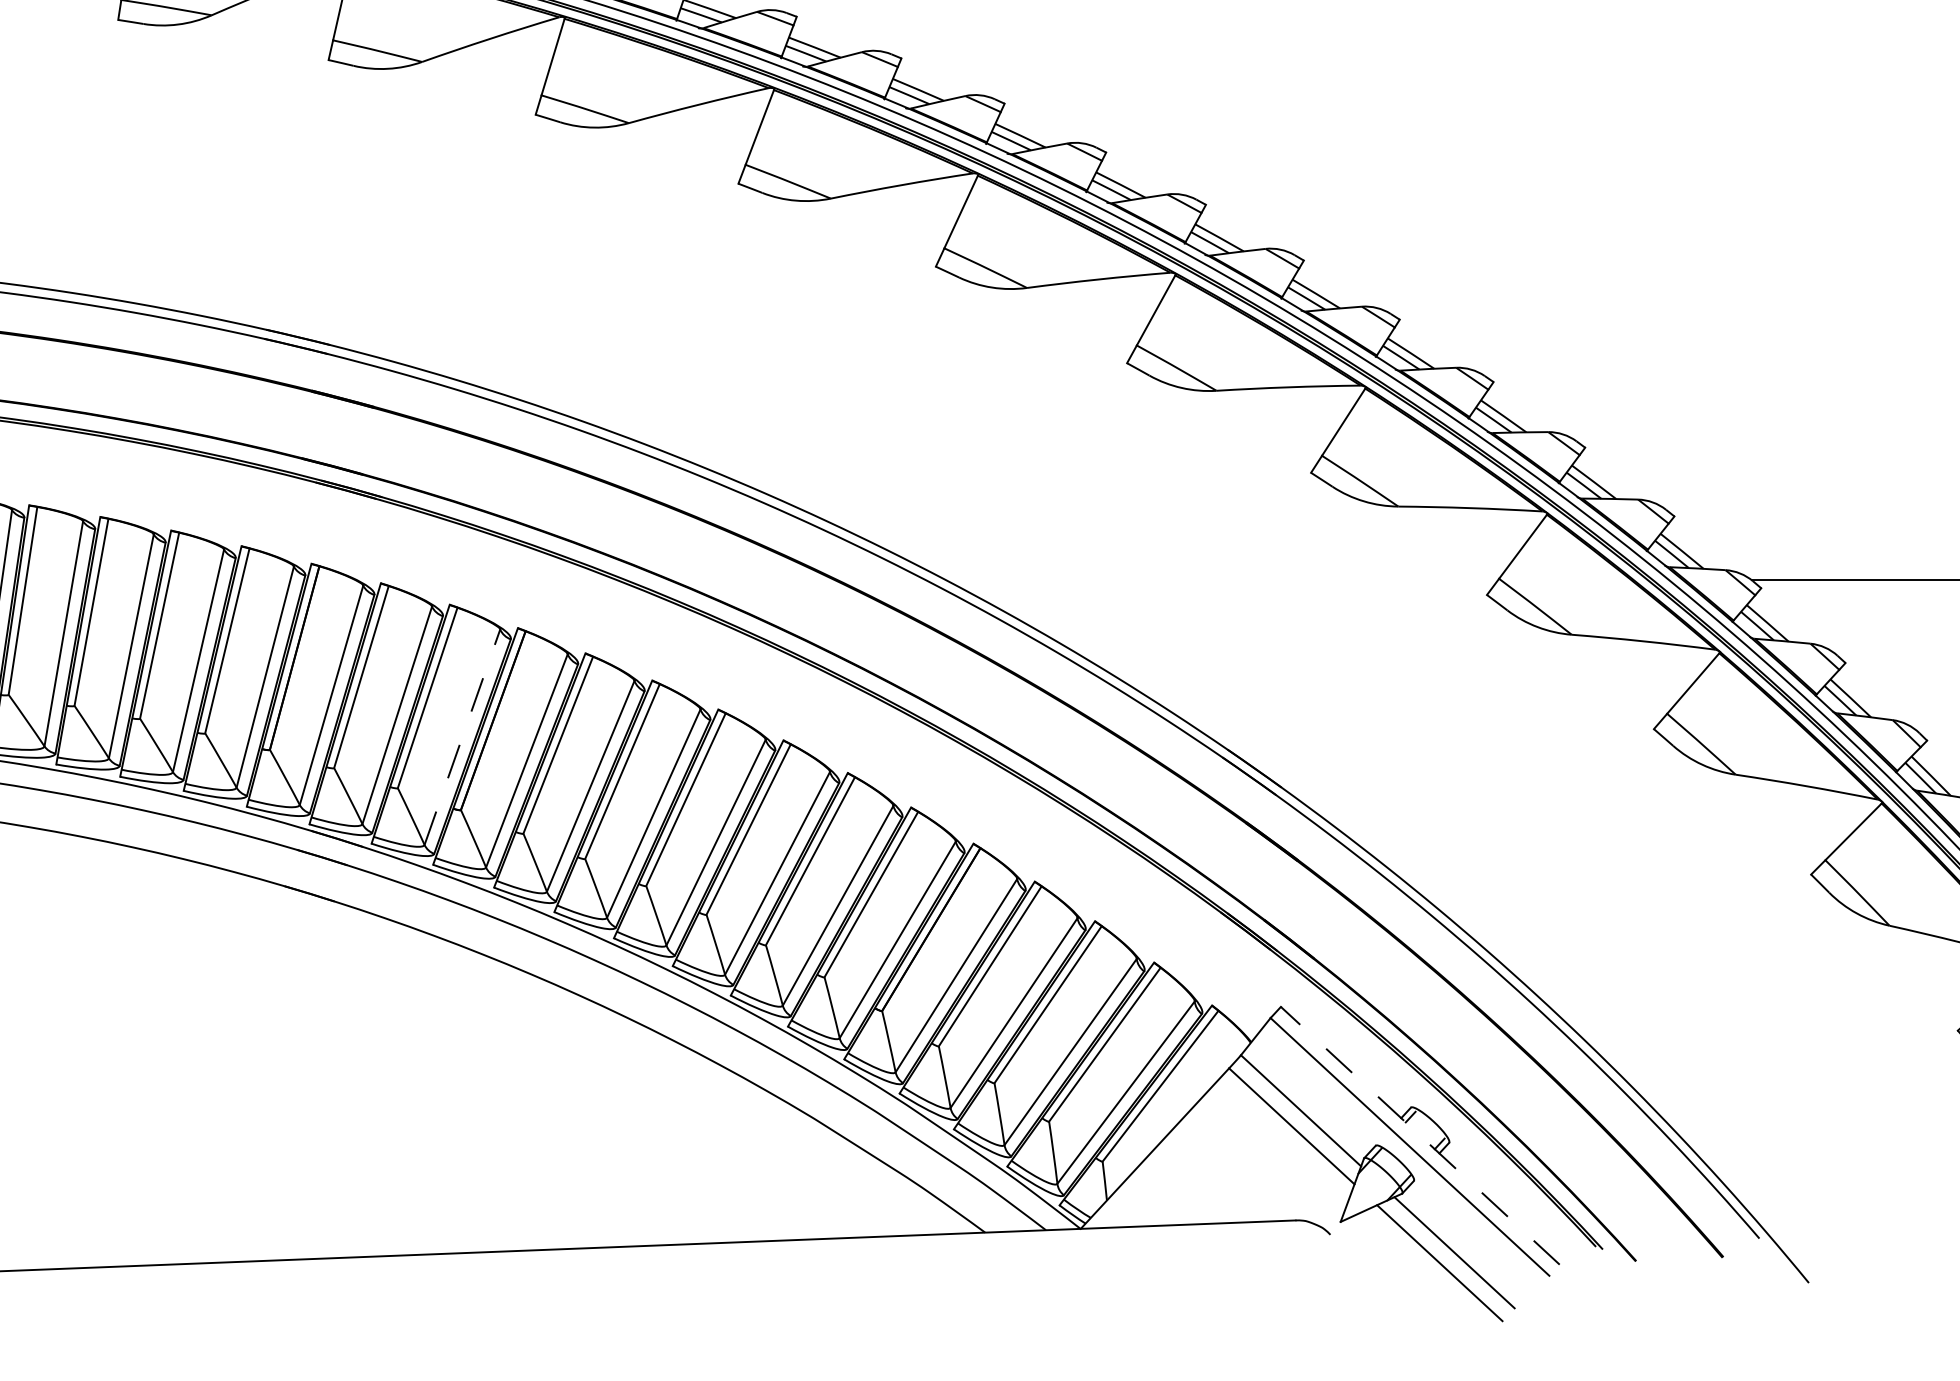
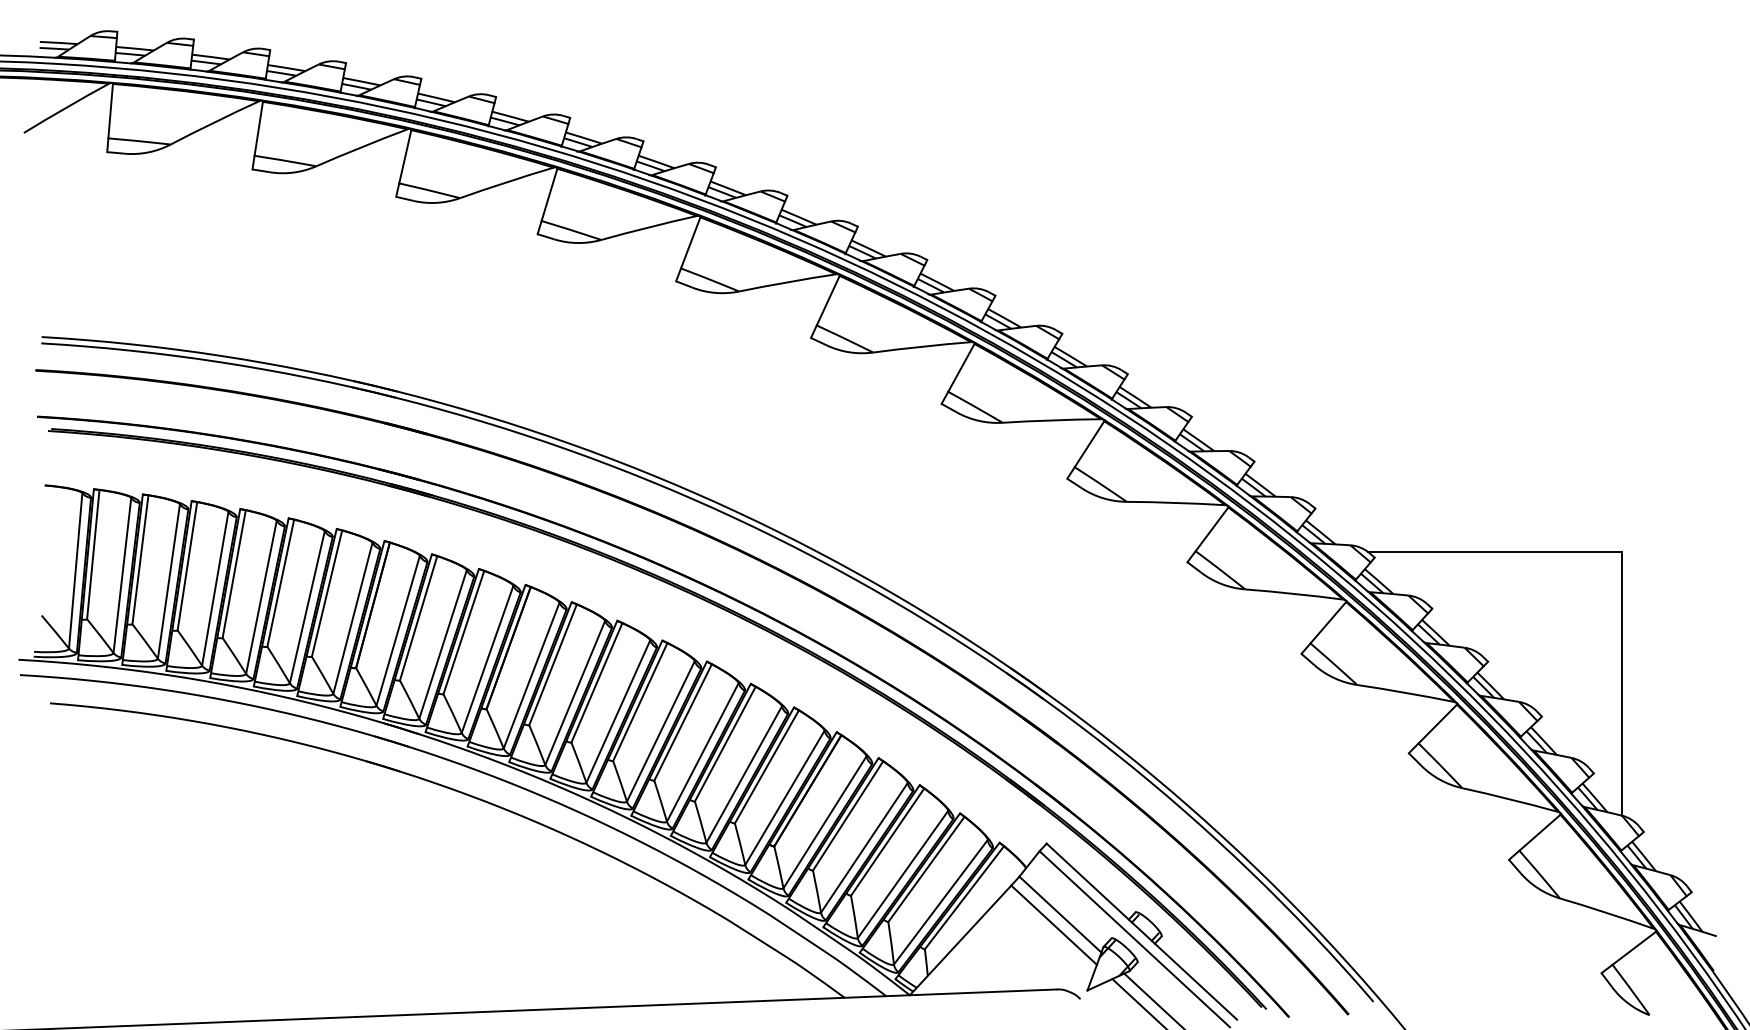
line: (462, 737) -> (487, 659), dashed -> solid
line: (1419, 1135) -> (1141, 931), dashed -> solid

